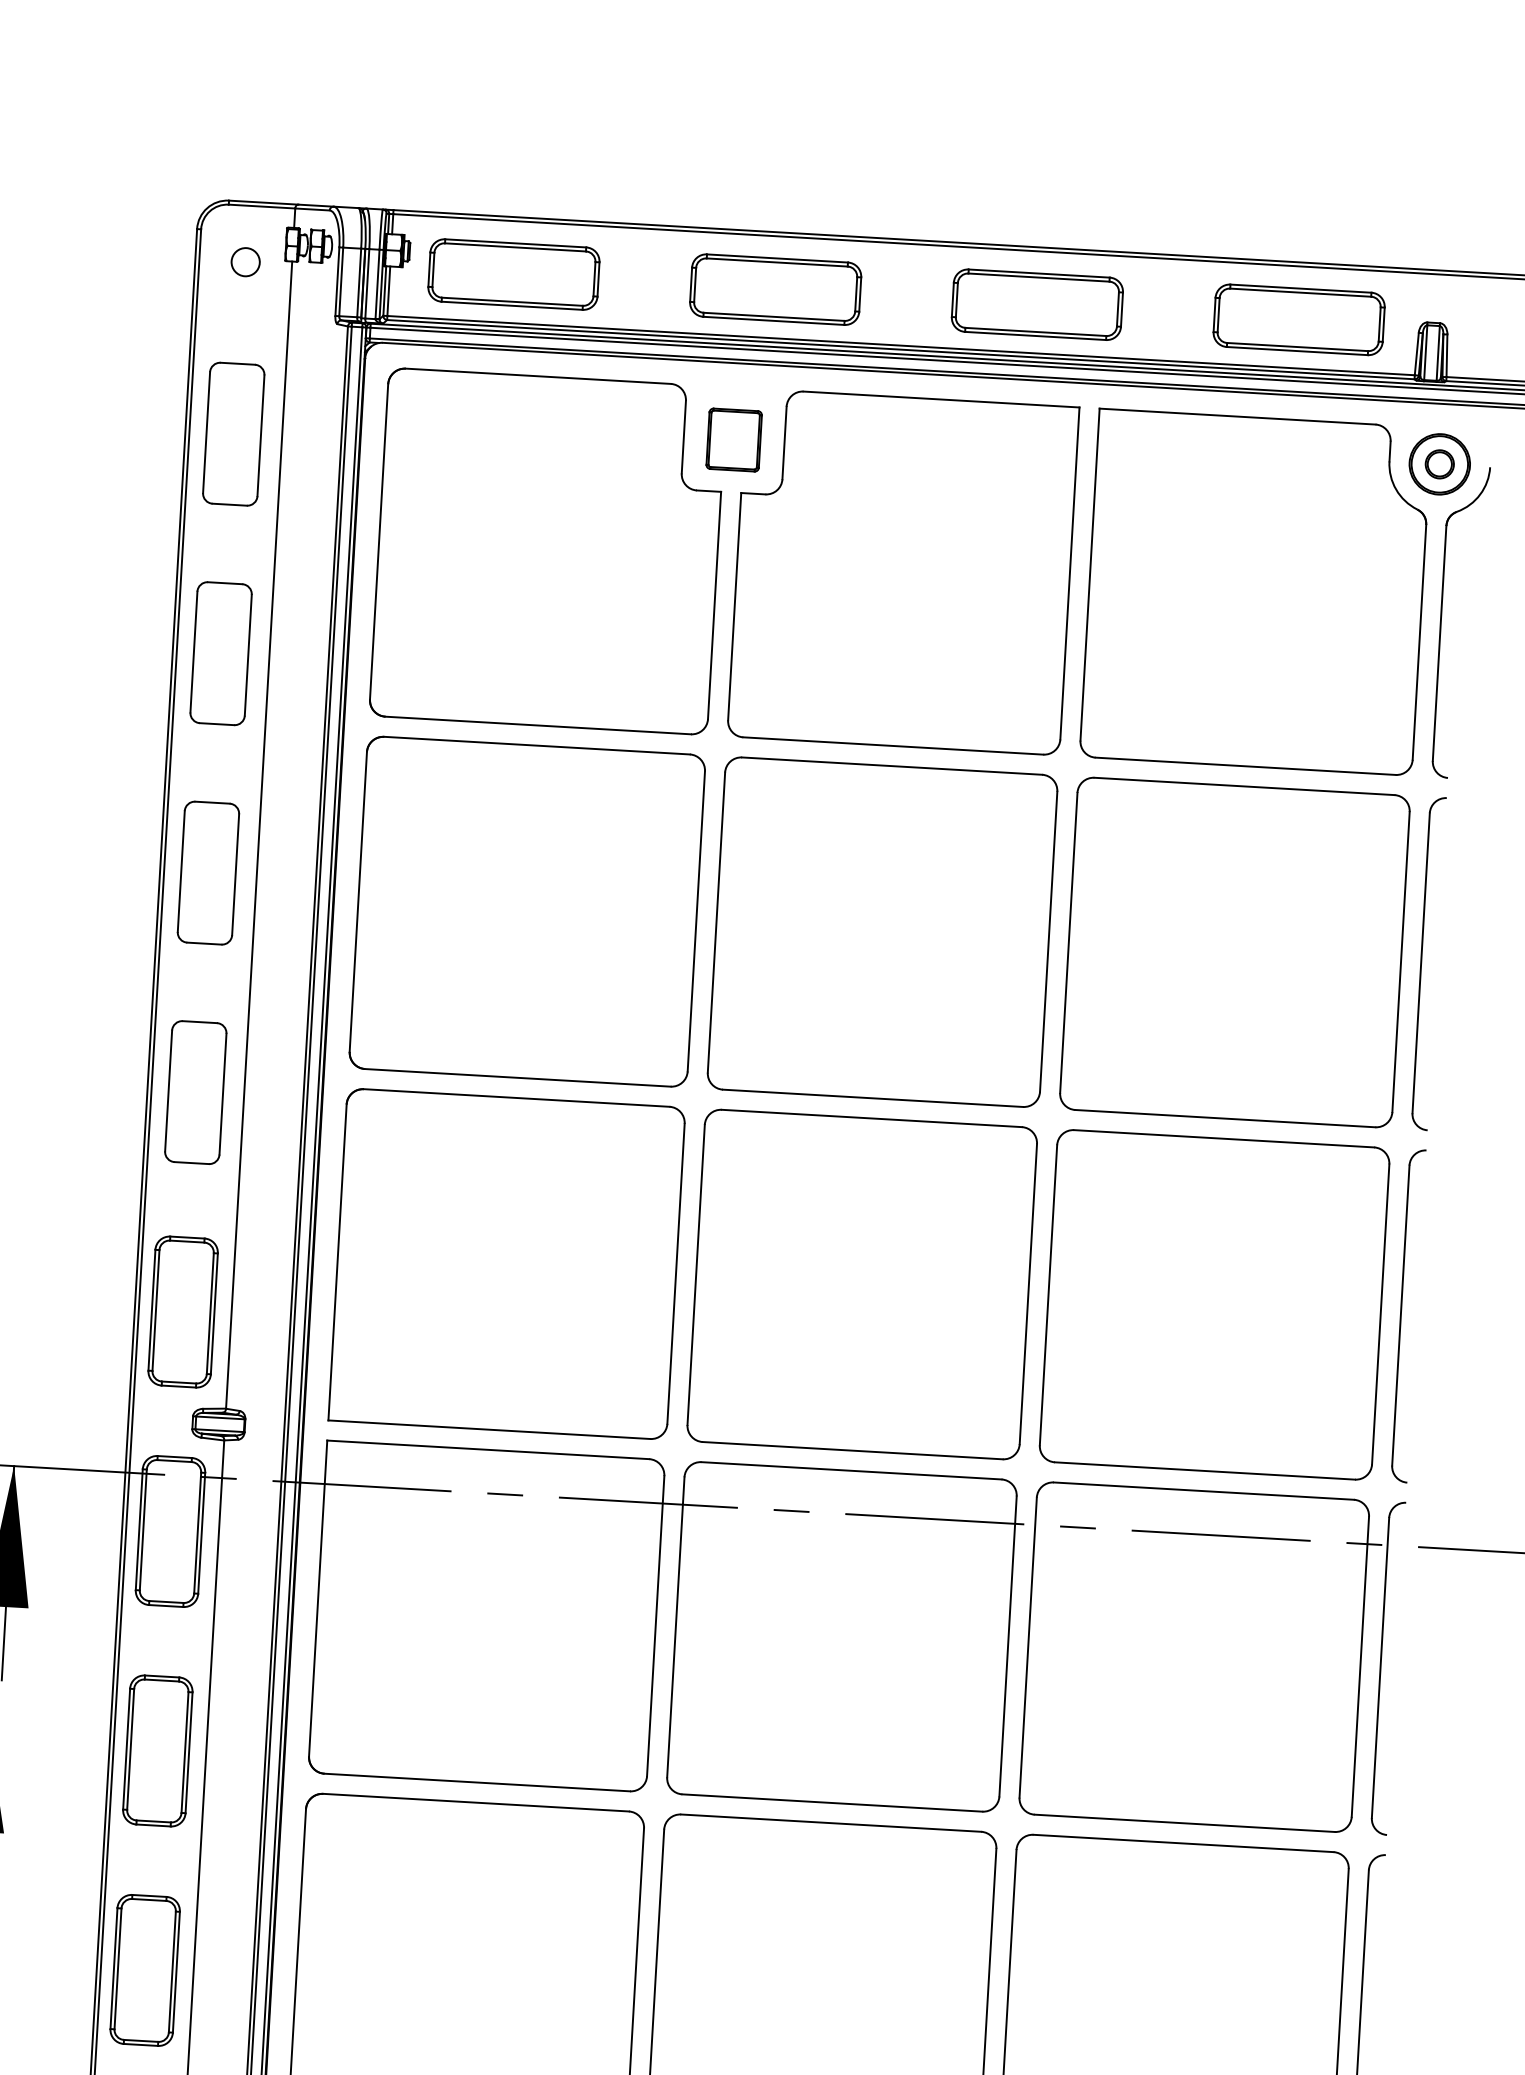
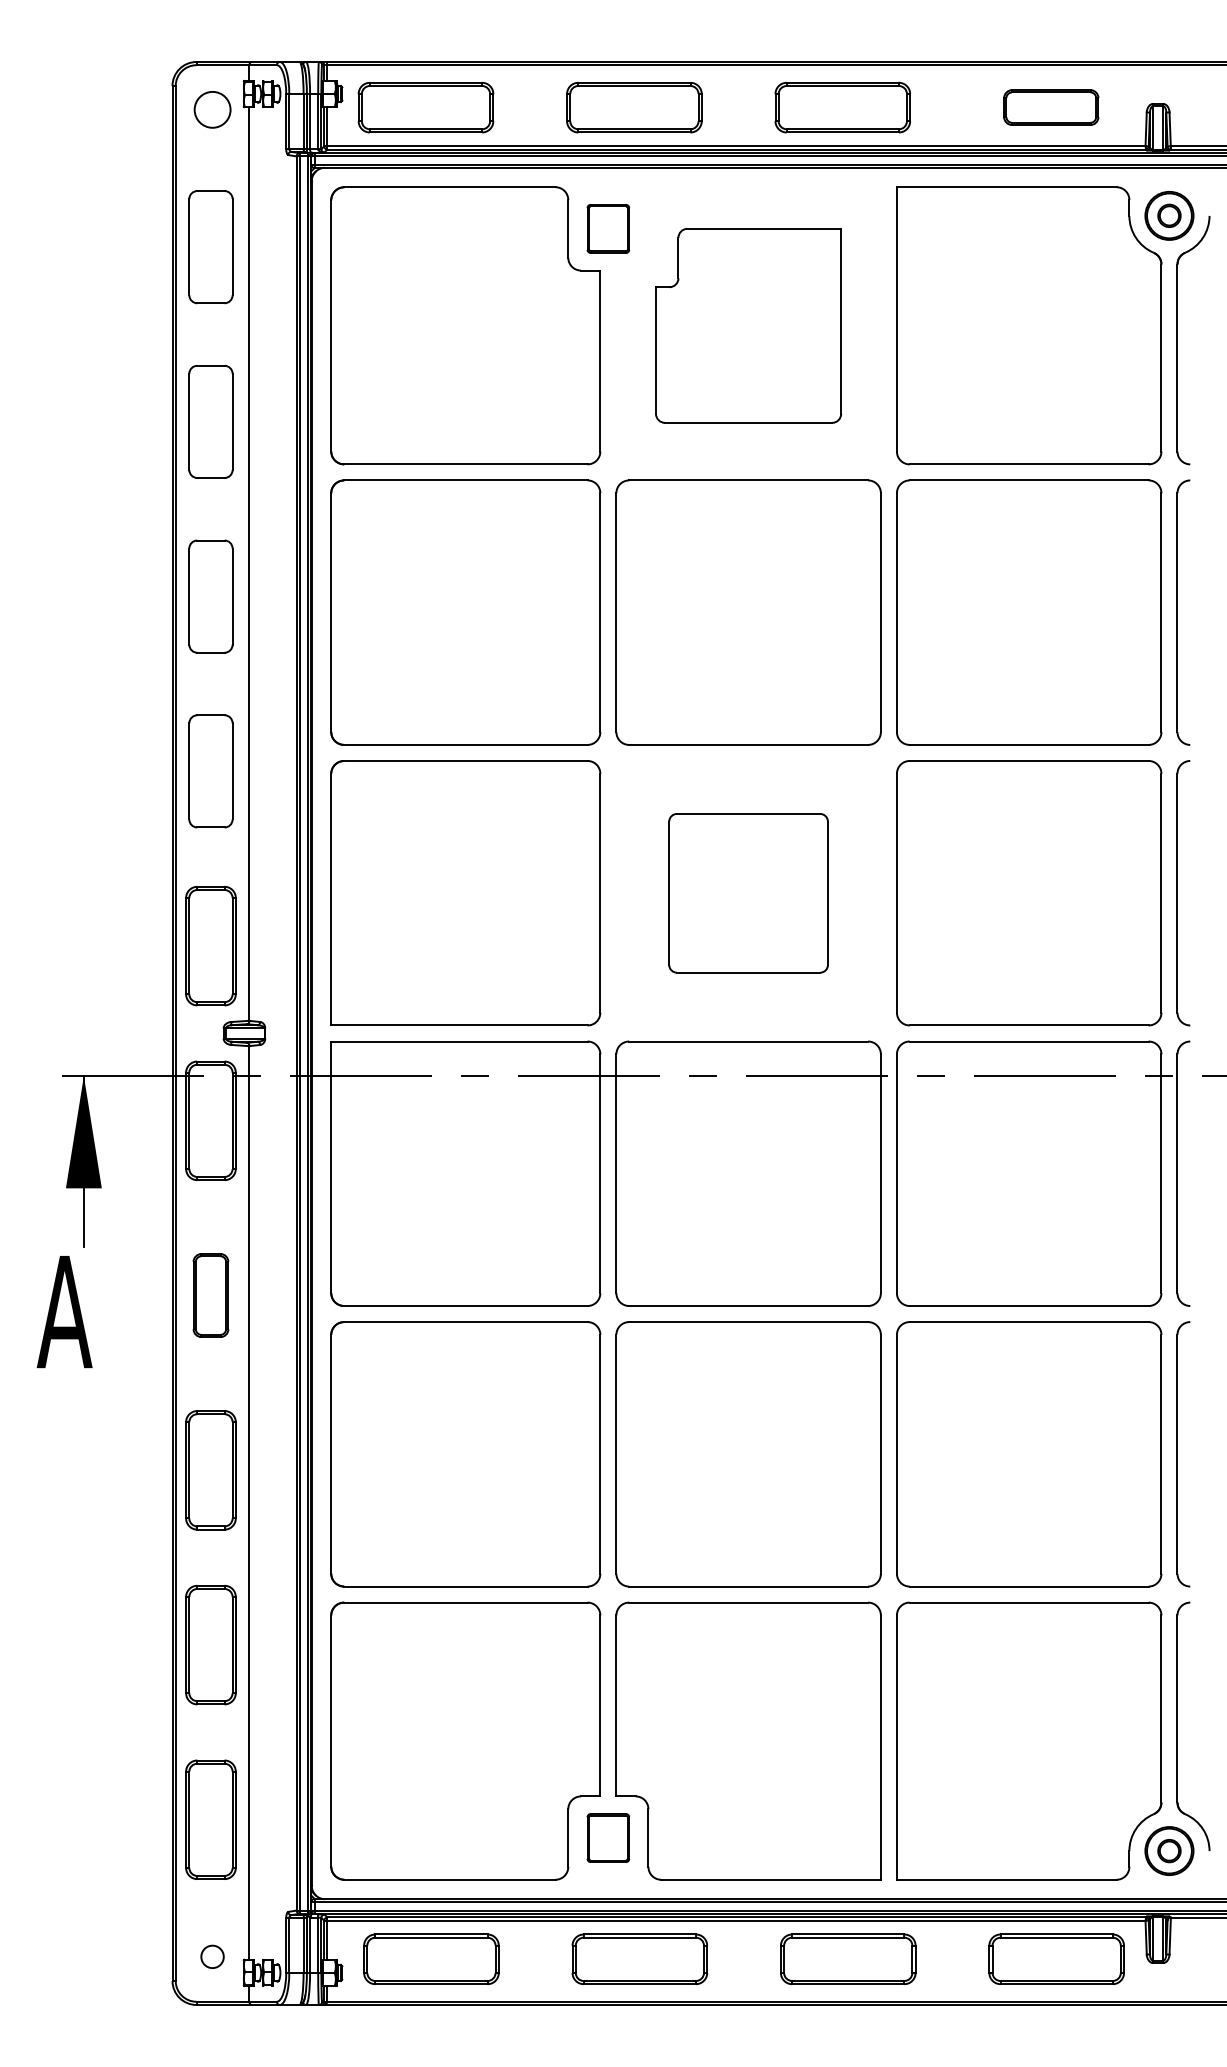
circle: (245, 262) -> (212, 110), size x1.6
part: (1299, 319) -> (1051, 107), size x0.7
part: (903, 571) -> (748, 325), size x0.7
part: (862, 1284) -> (748, 893), size x0.6
part: (157, 1750) -> (210, 1295), size x0.7

